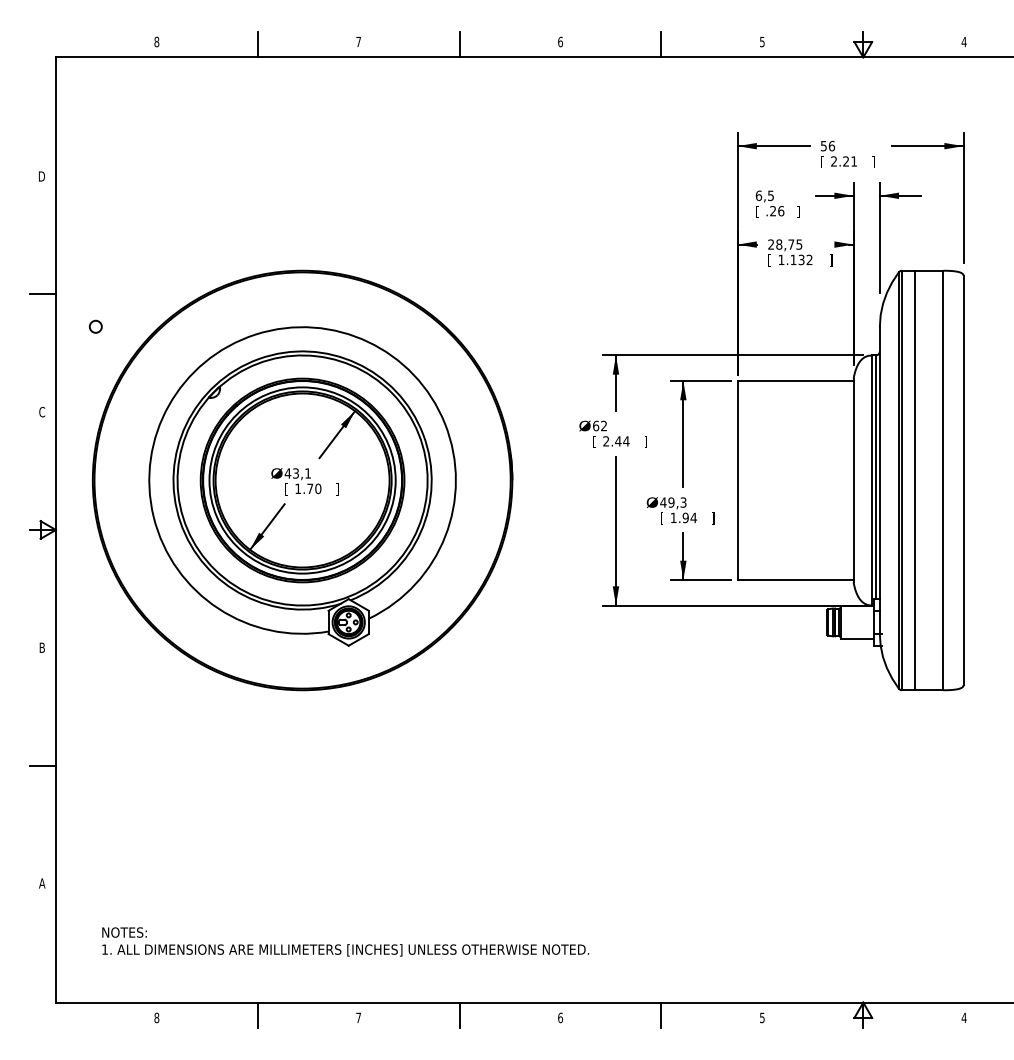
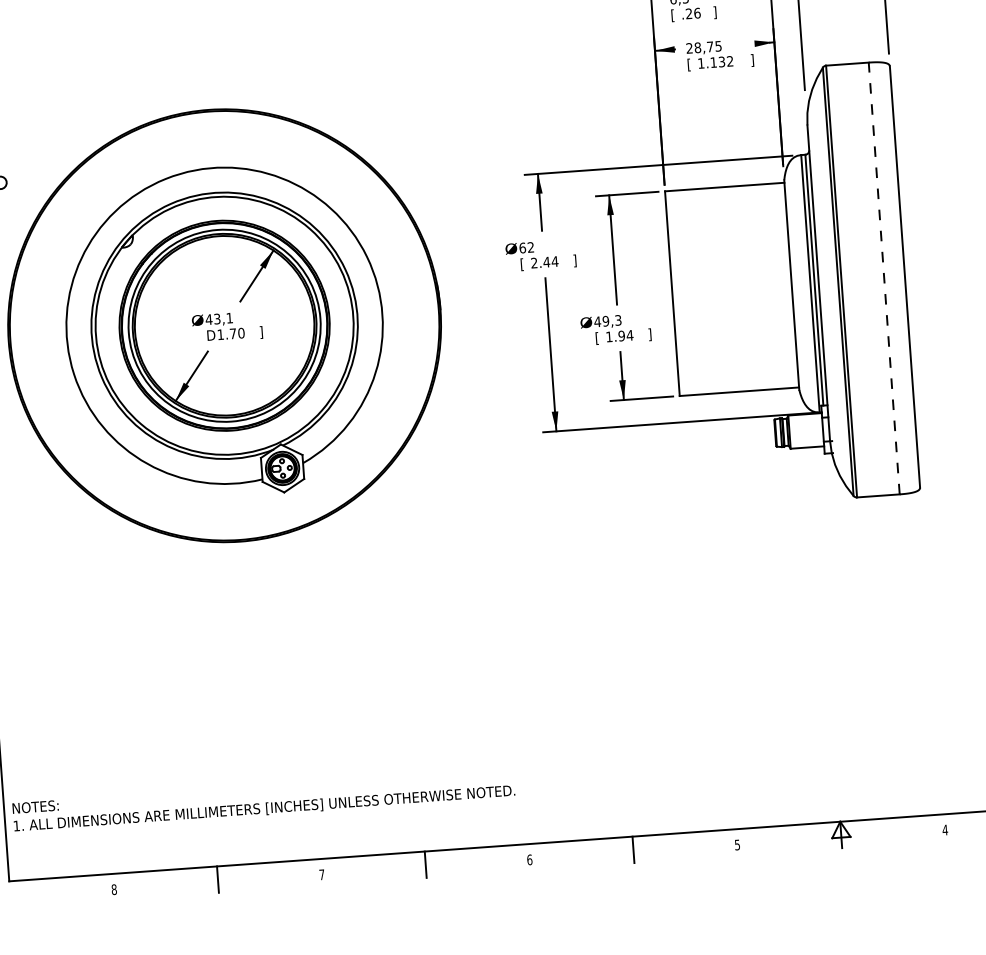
line: (915, 480) -> (855, 280), removed
line: (943, 480) -> (884, 278), solid -> dashed
text: (288, 489) -> (210, 336), [ -> D
text: (345, 941) -> (263, 799), moved

